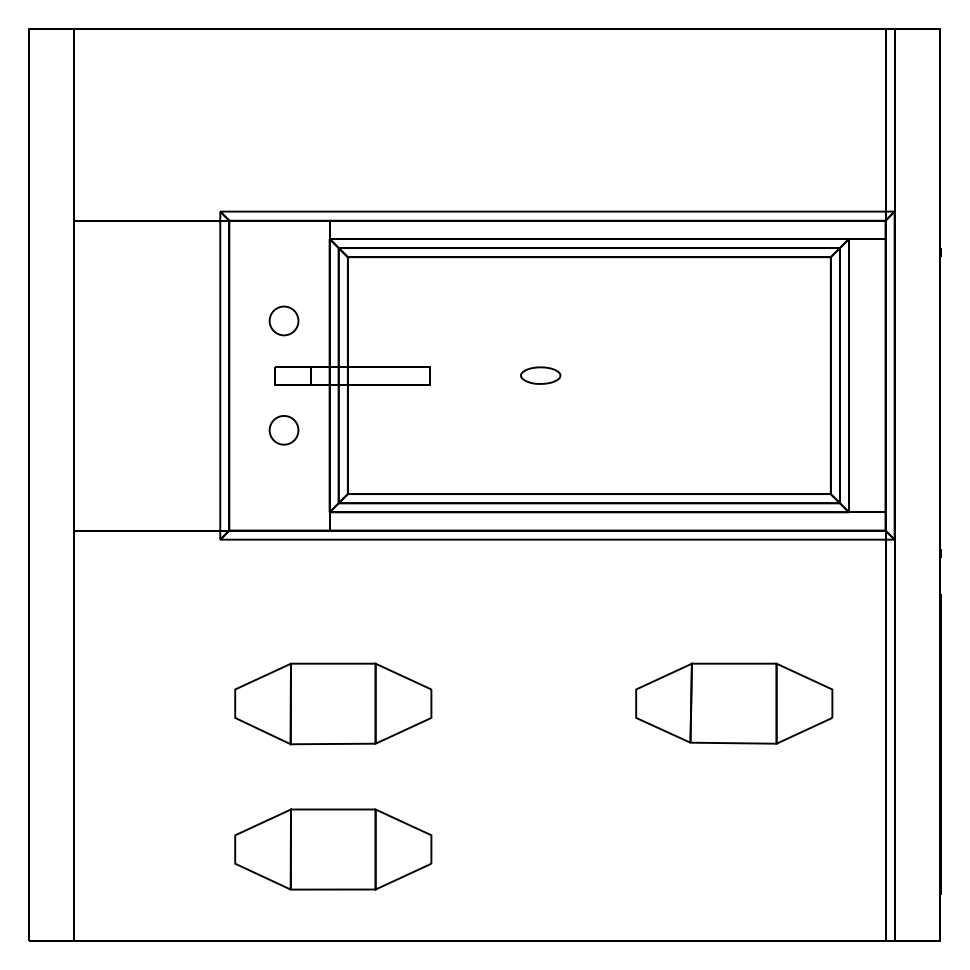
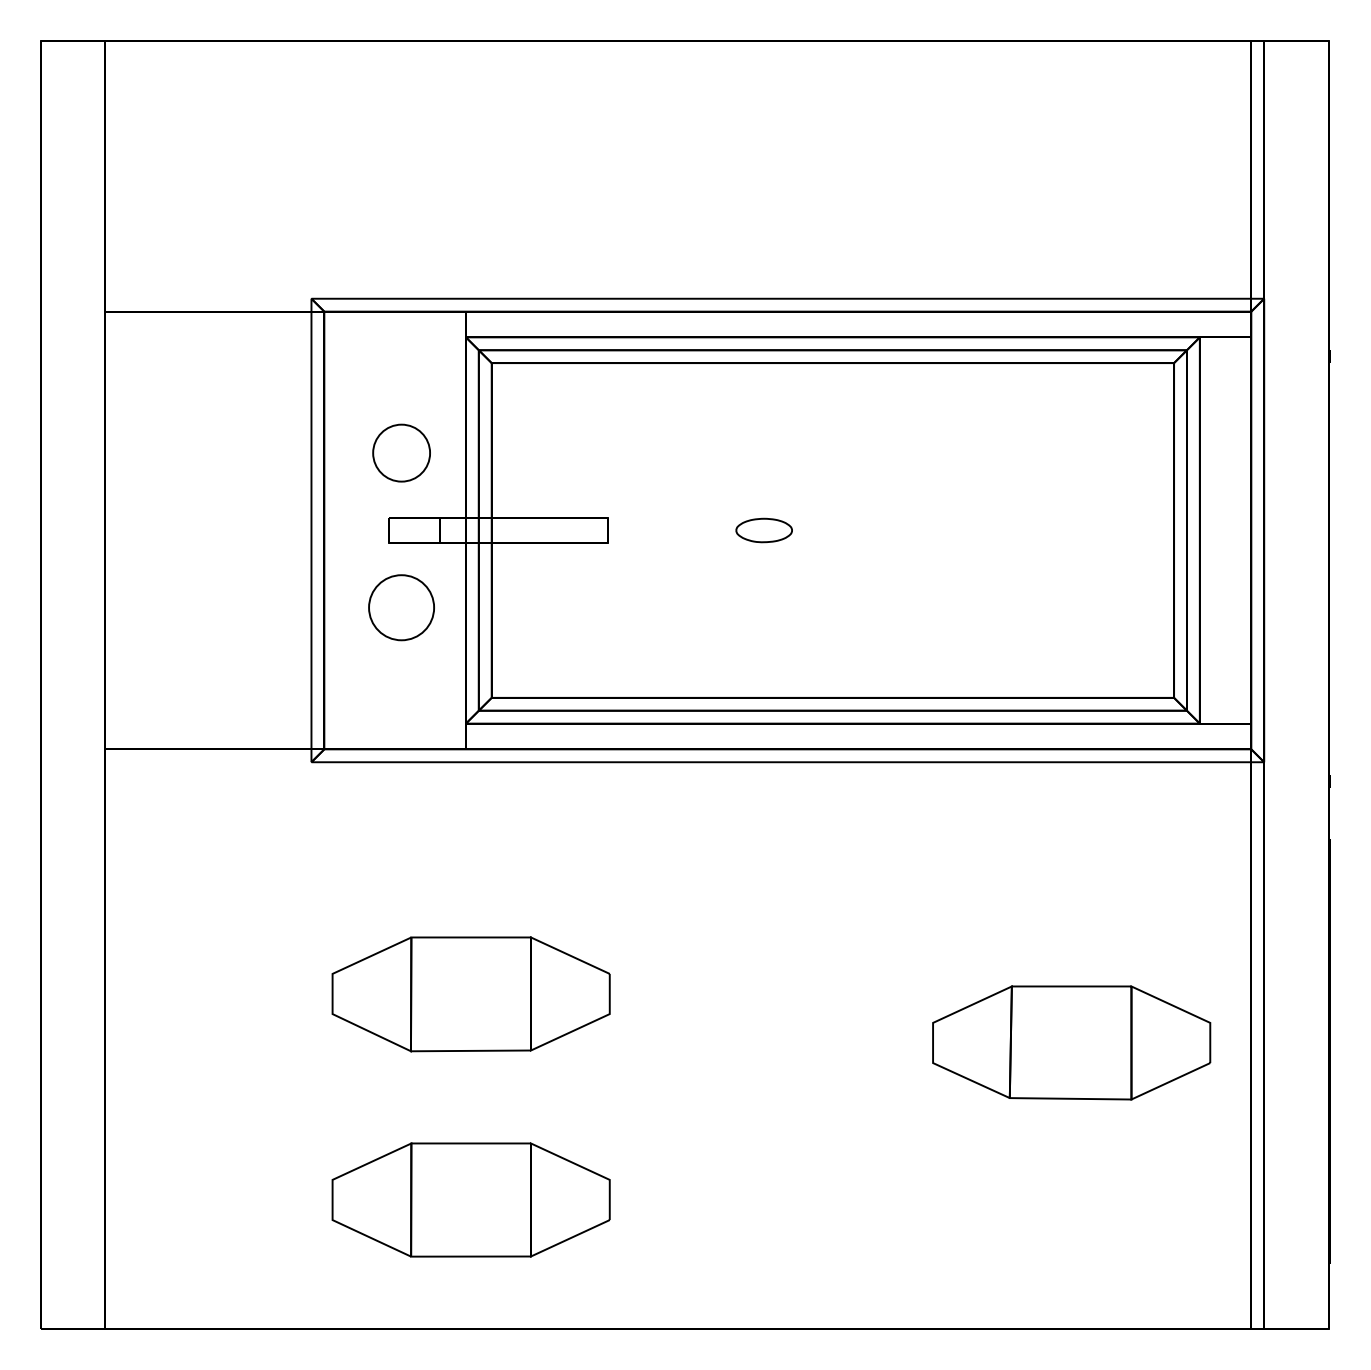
circle: (283, 321) -> (401, 453), size x1.4
circle: (283, 430) -> (401, 607), size x1.6
part: (734, 703) -> (1071, 1042), moved

